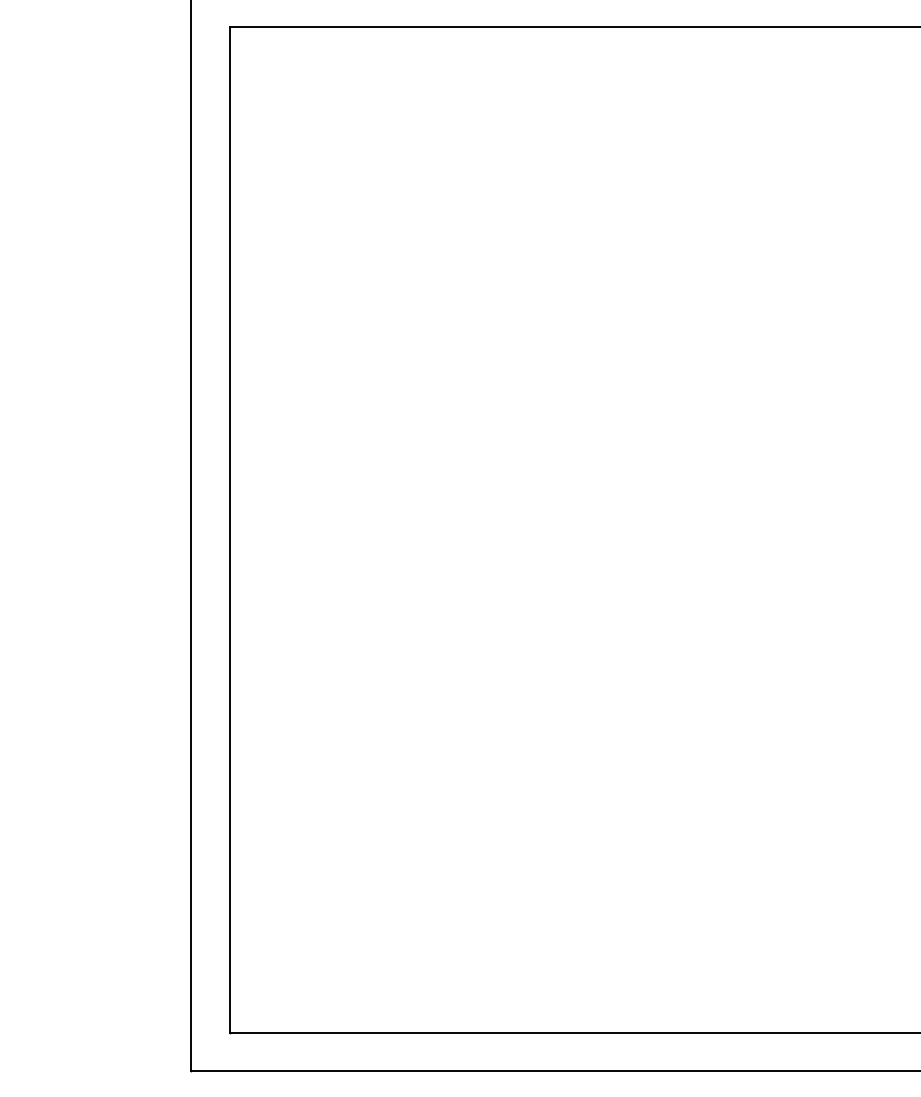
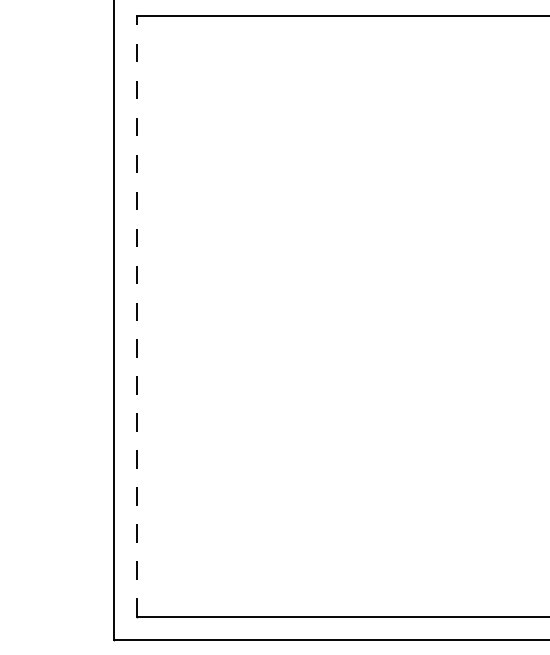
line: (230, 528) -> (137, 315), solid -> dashed

